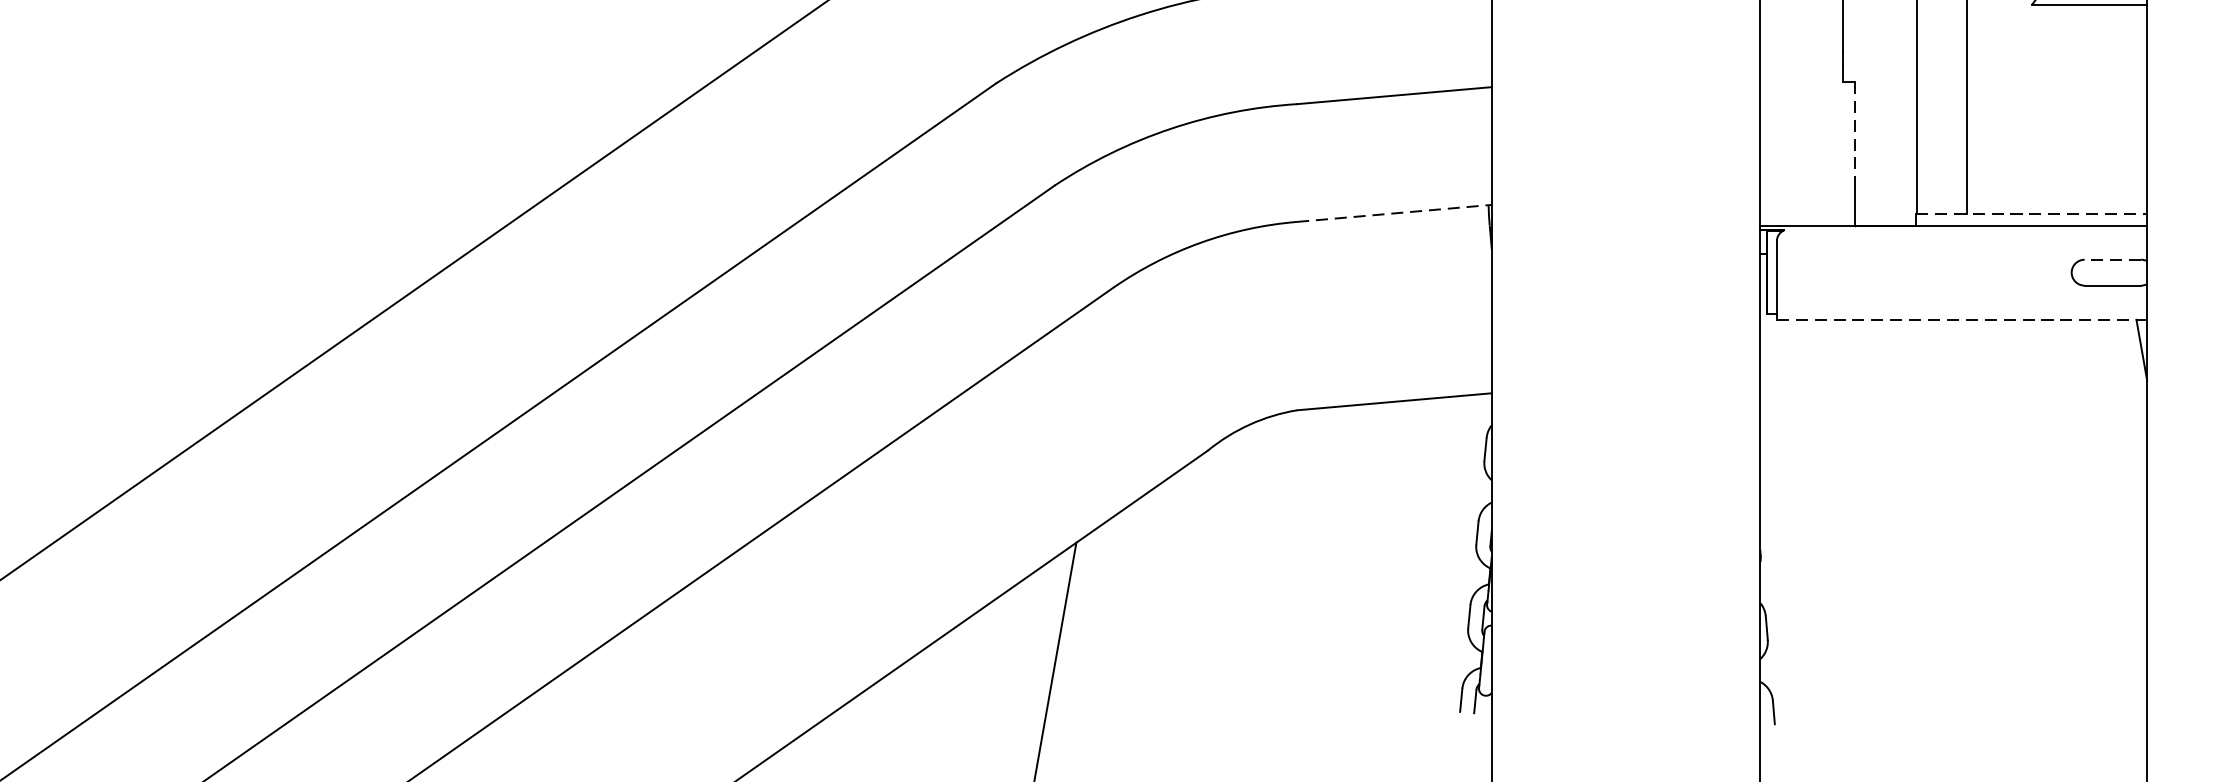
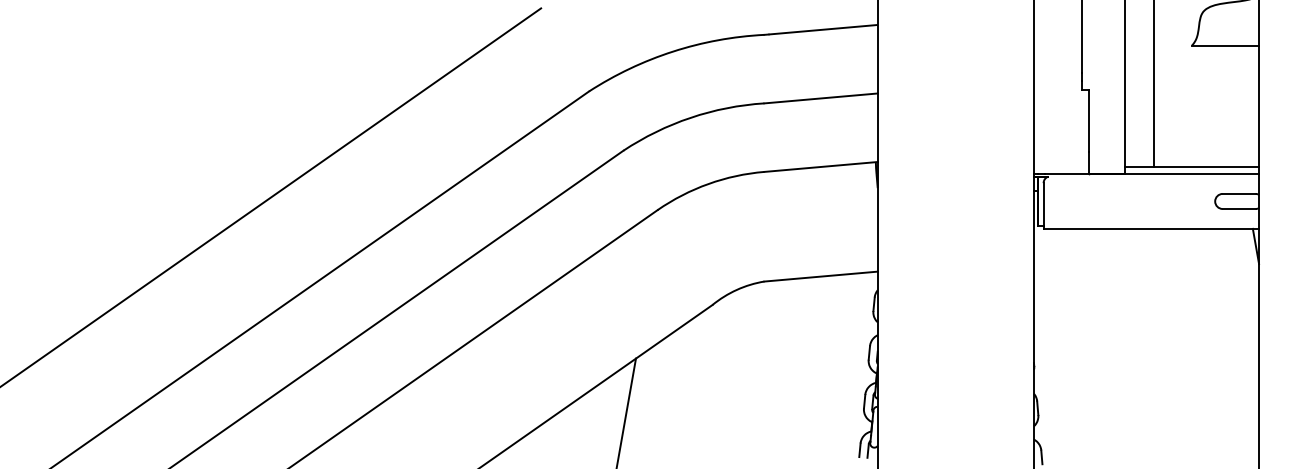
line: (1853, 135) -> (1088, 121), dashed -> solid
line: (1395, 212) -> (821, 166), dashed -> solid
line: (2032, 214) -> (1192, 167), dashed -> solid
line: (2111, 258) -> (1238, 193), dashed -> solid
line: (1962, 319) -> (1151, 228), dashed -> solid

